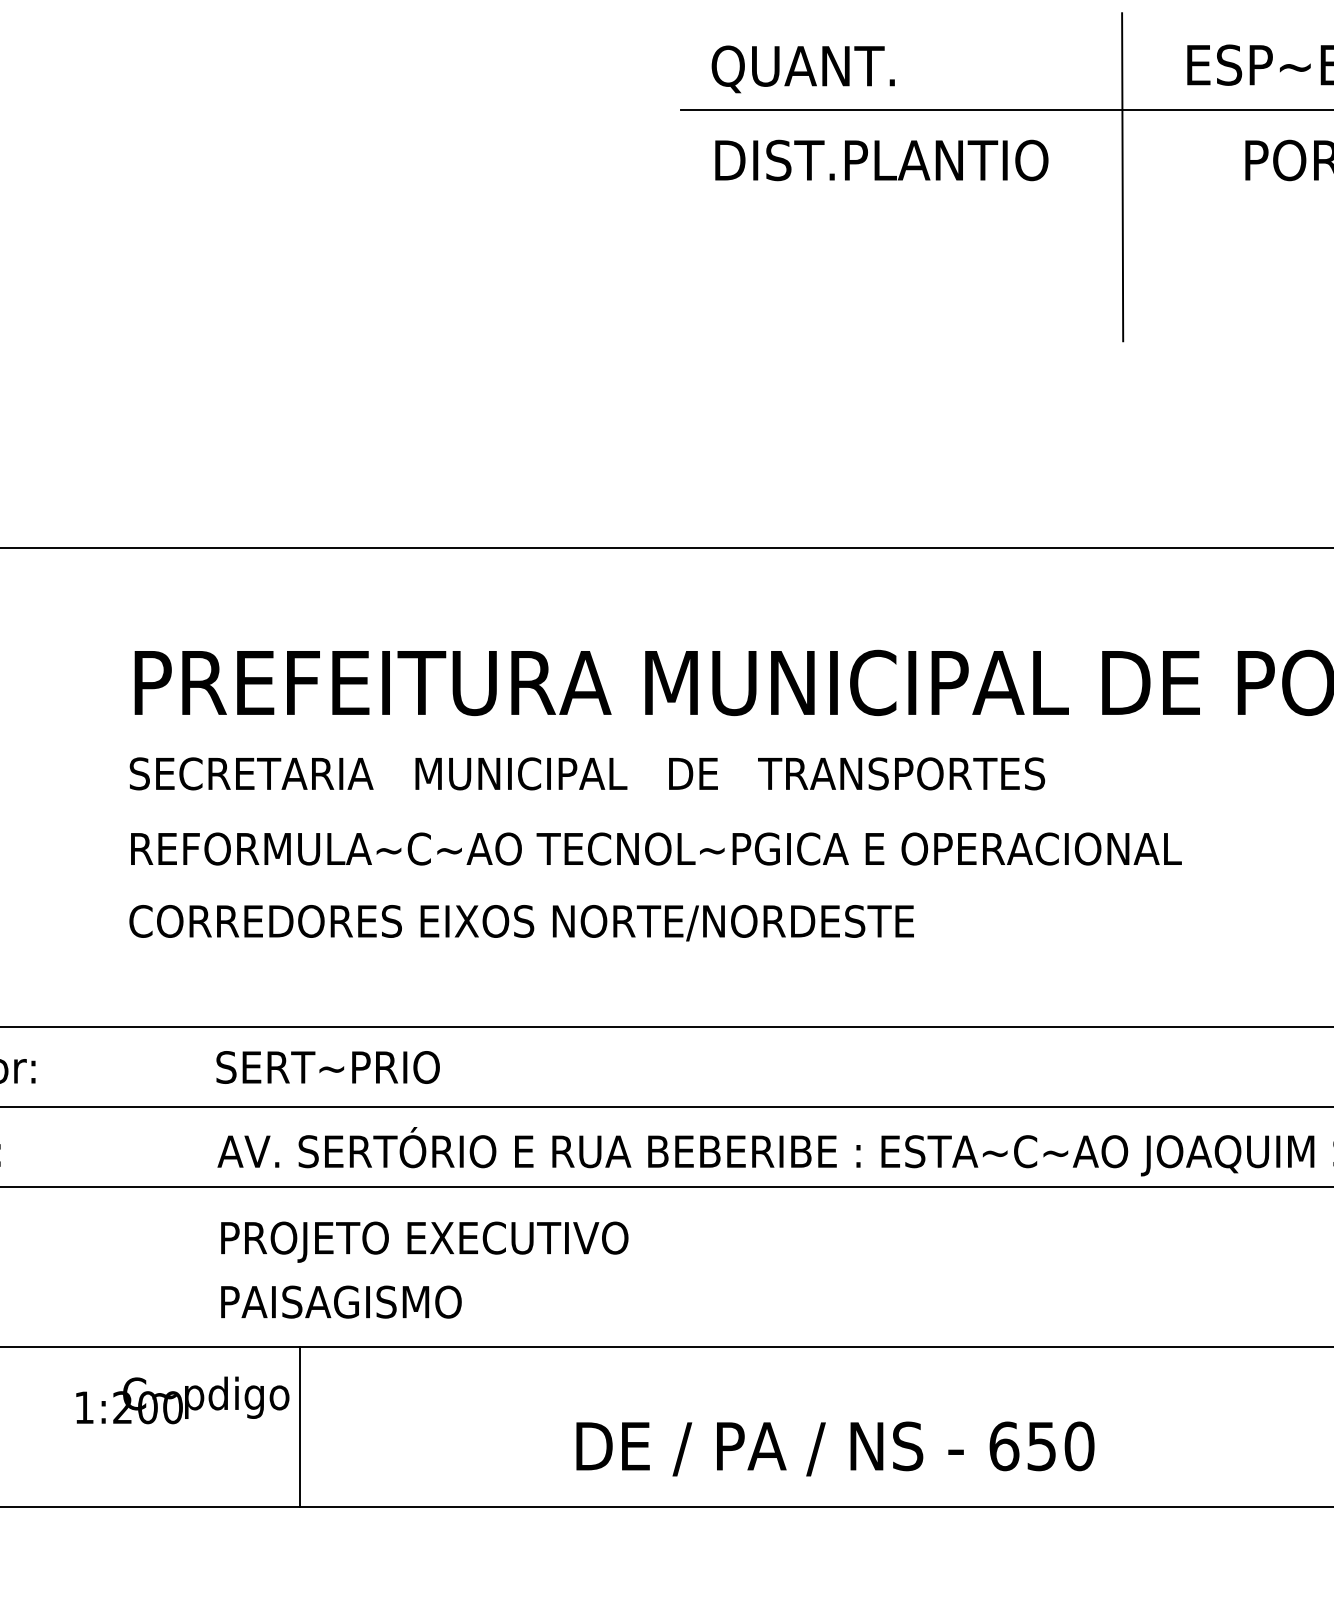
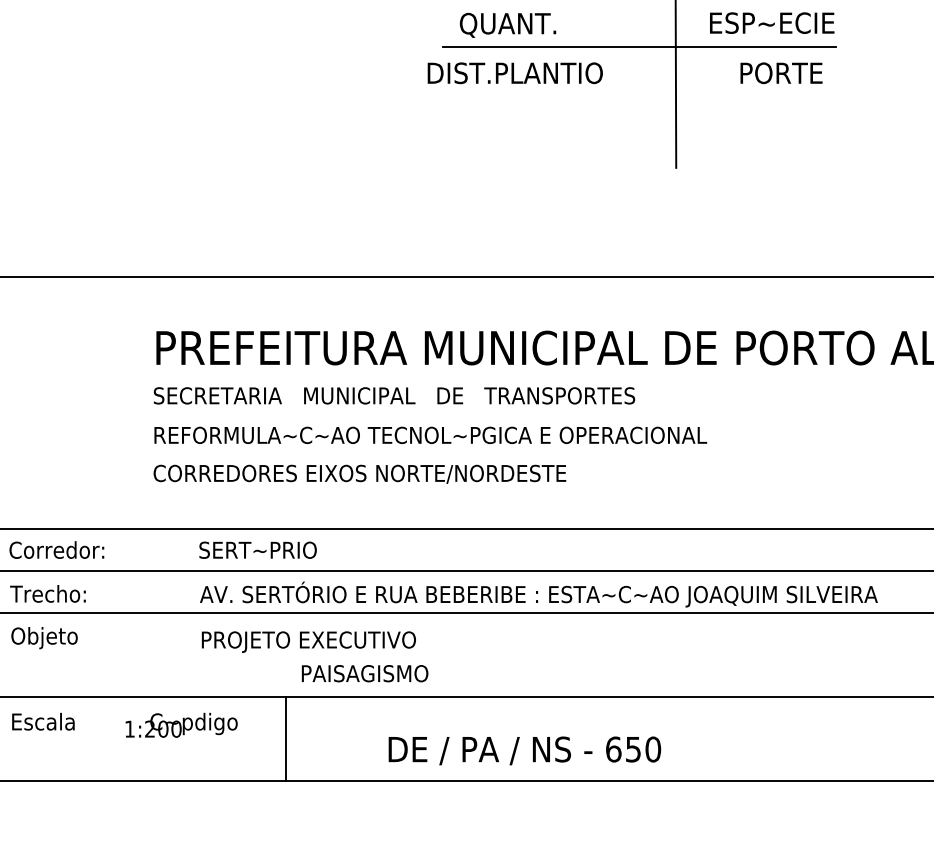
text: (880, 160) -> (514, 73), moved
text: (340, 1301) -> (364, 673), moved
line: (300, 1427) -> (286, 739), moved

